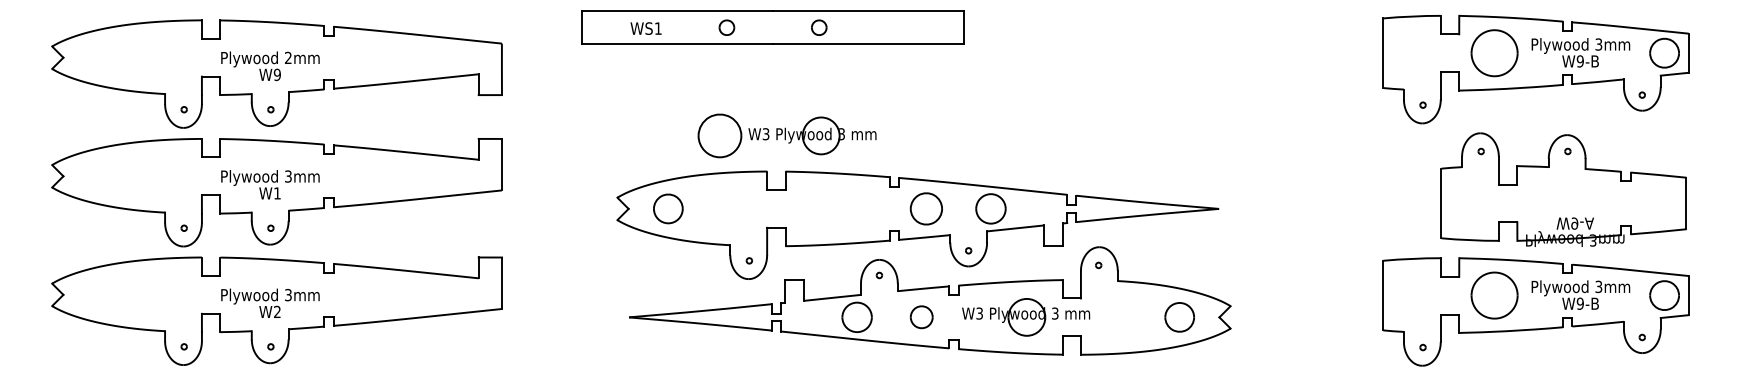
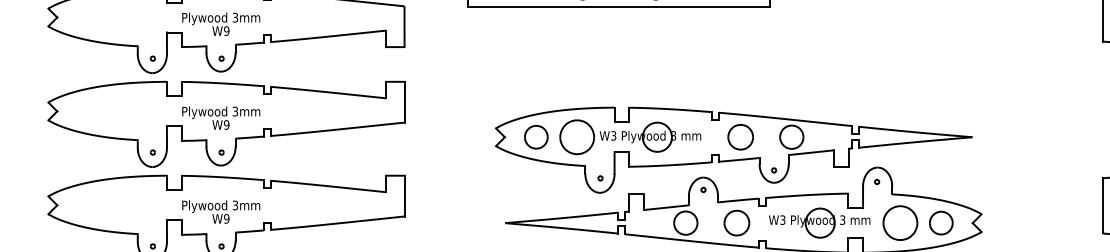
text: (288, 58) -> (235, 18), 2mm -> 3mm
part: (786, 135) -> (629, 136), moved
text: (276, 193) -> (226, 125), W1 -> W9
text: (276, 312) -> (226, 219), W2 -> W9
part: (921, 316) -> (736, 222), size x1.43
part: (1127, 317) -> (899, 223), added

